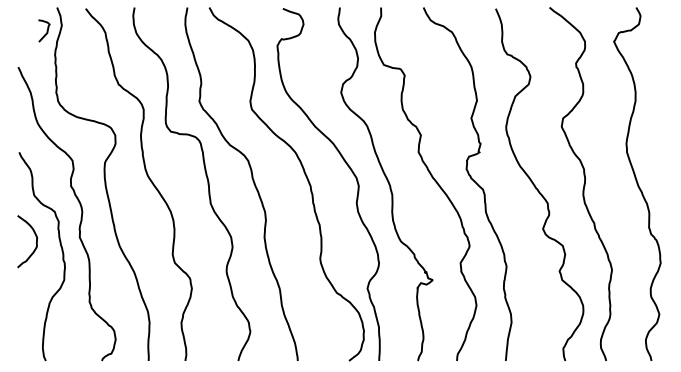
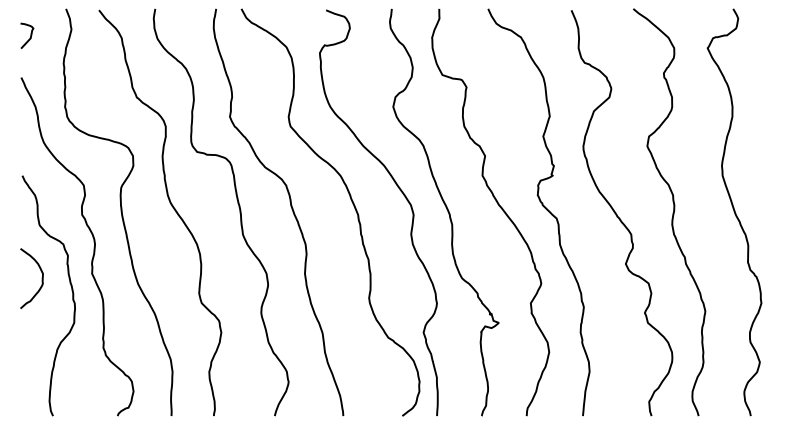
curve: (47, 30) -> (30, 35), moved

